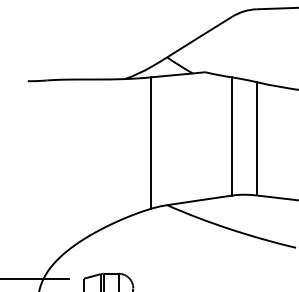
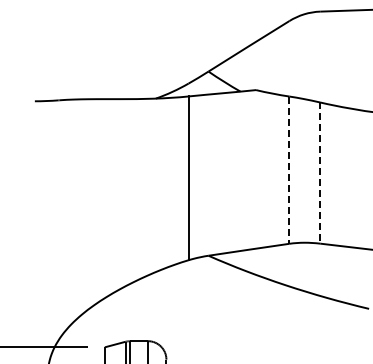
line: (232, 136) -> (289, 170), solid -> dashed
line: (257, 139) -> (320, 173), solid -> dashed

